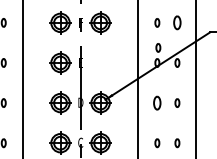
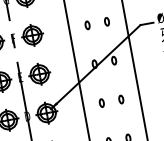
part: (177, 22) -> (107, 21), size x0.62
part: (158, 47) -> (93, 49), removed
part: (100, 62) -> (39, 73), added
part: (157, 102) -> (101, 102), size x0.62

